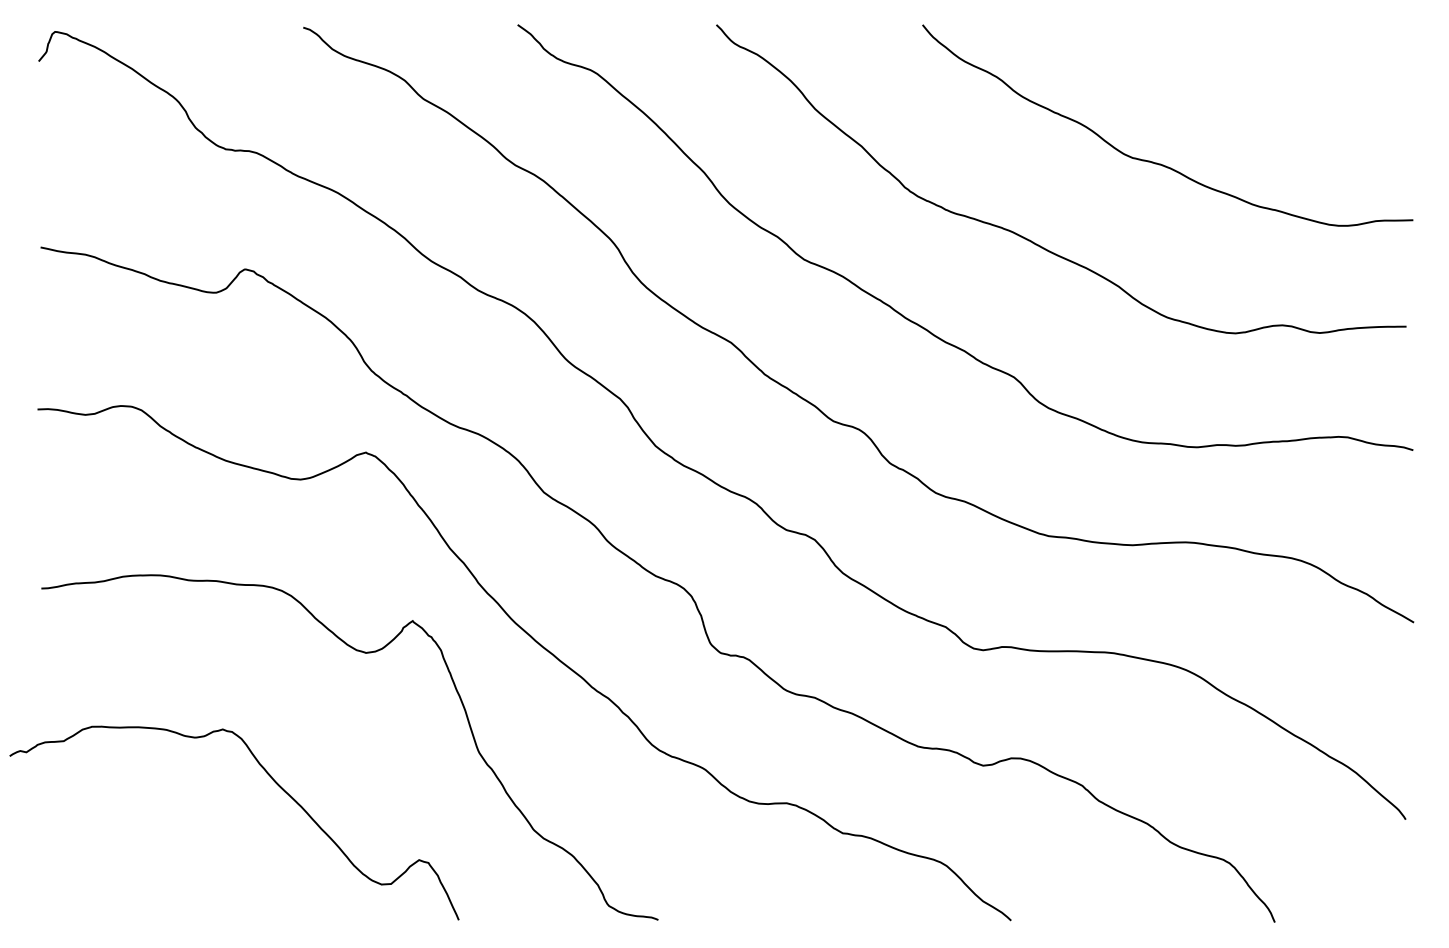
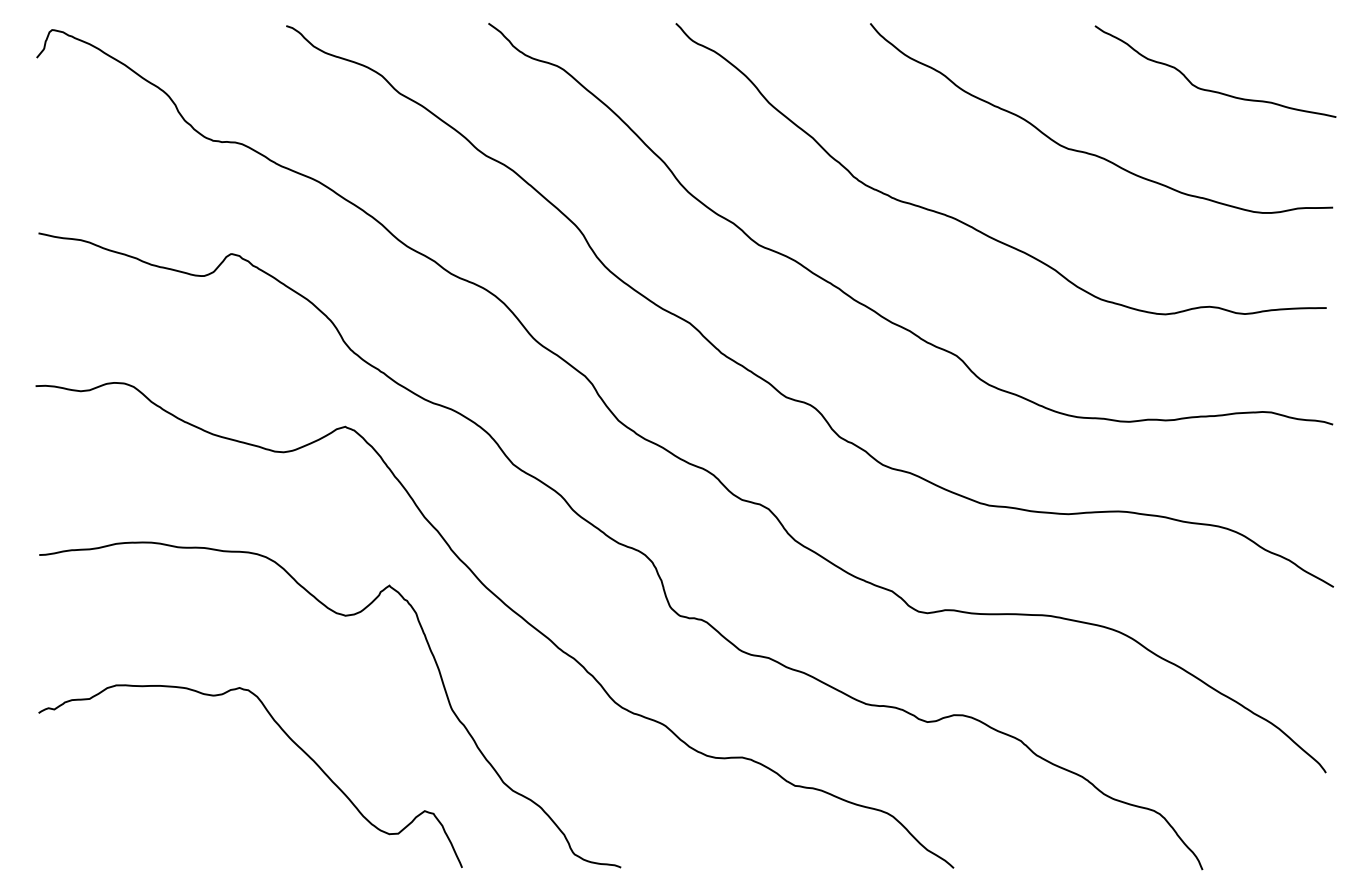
curve: (1284, 95) -> (1211, 90), added
curve: (274, 782) -> (288, 737), moved

